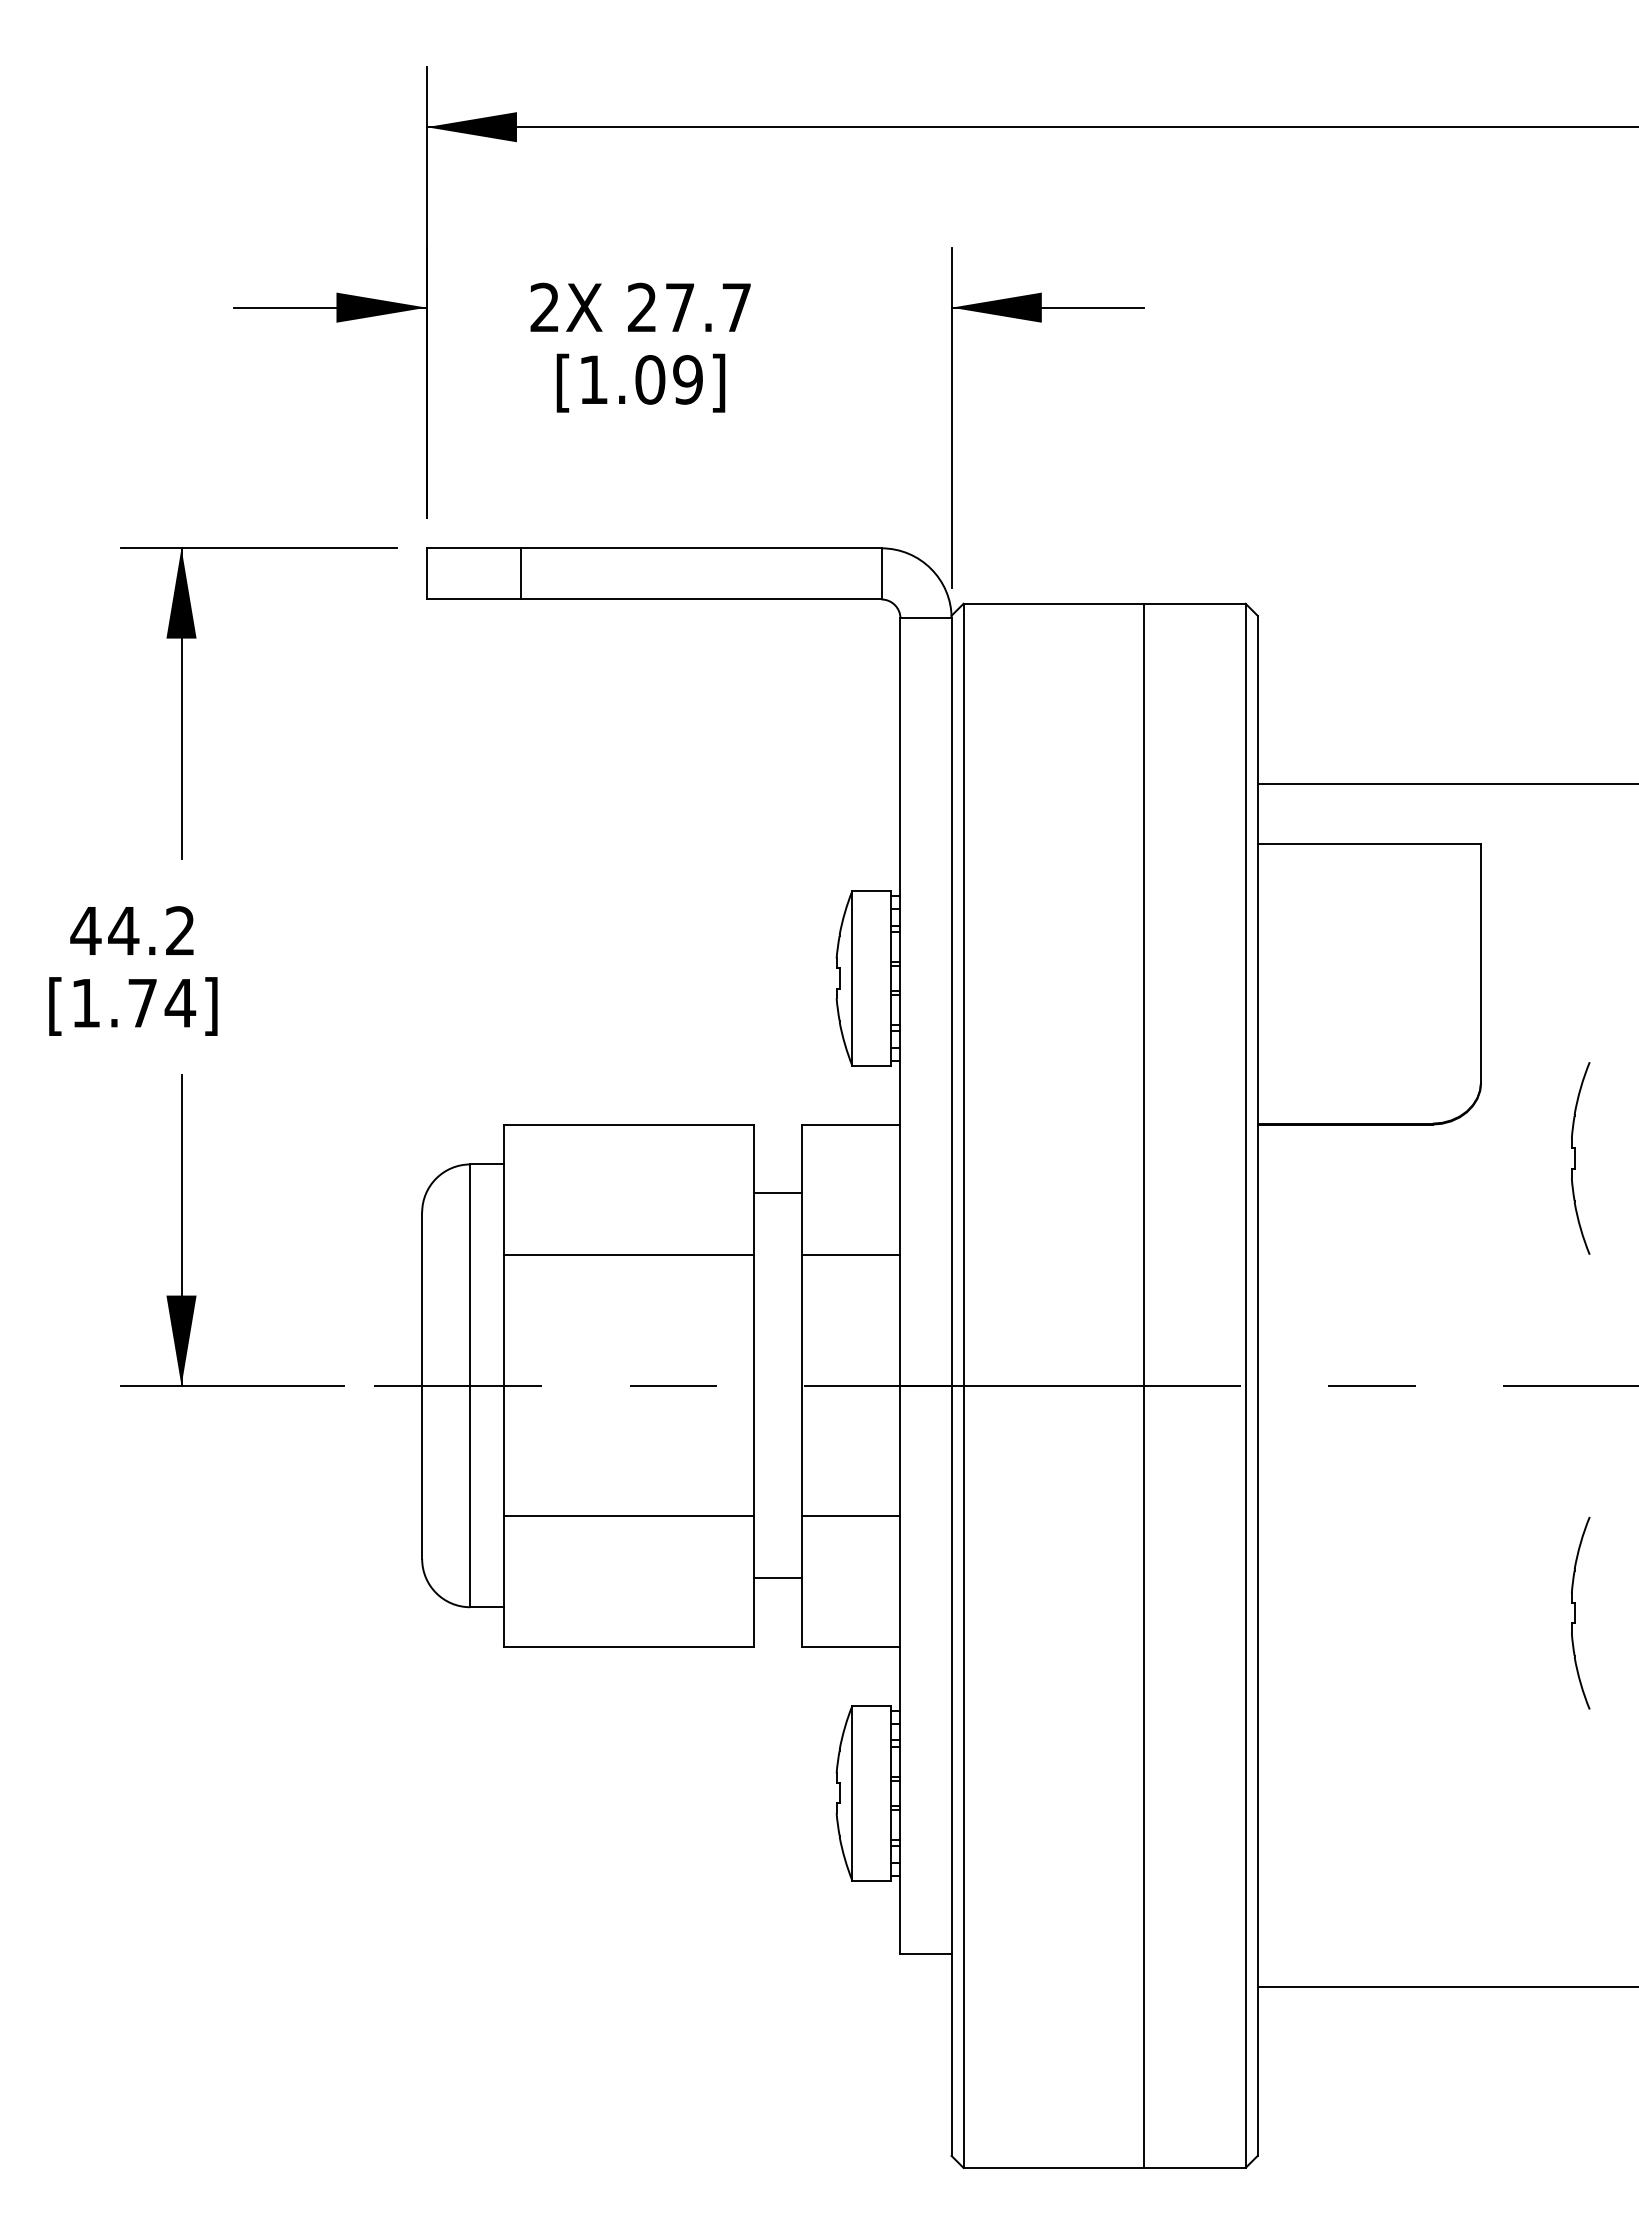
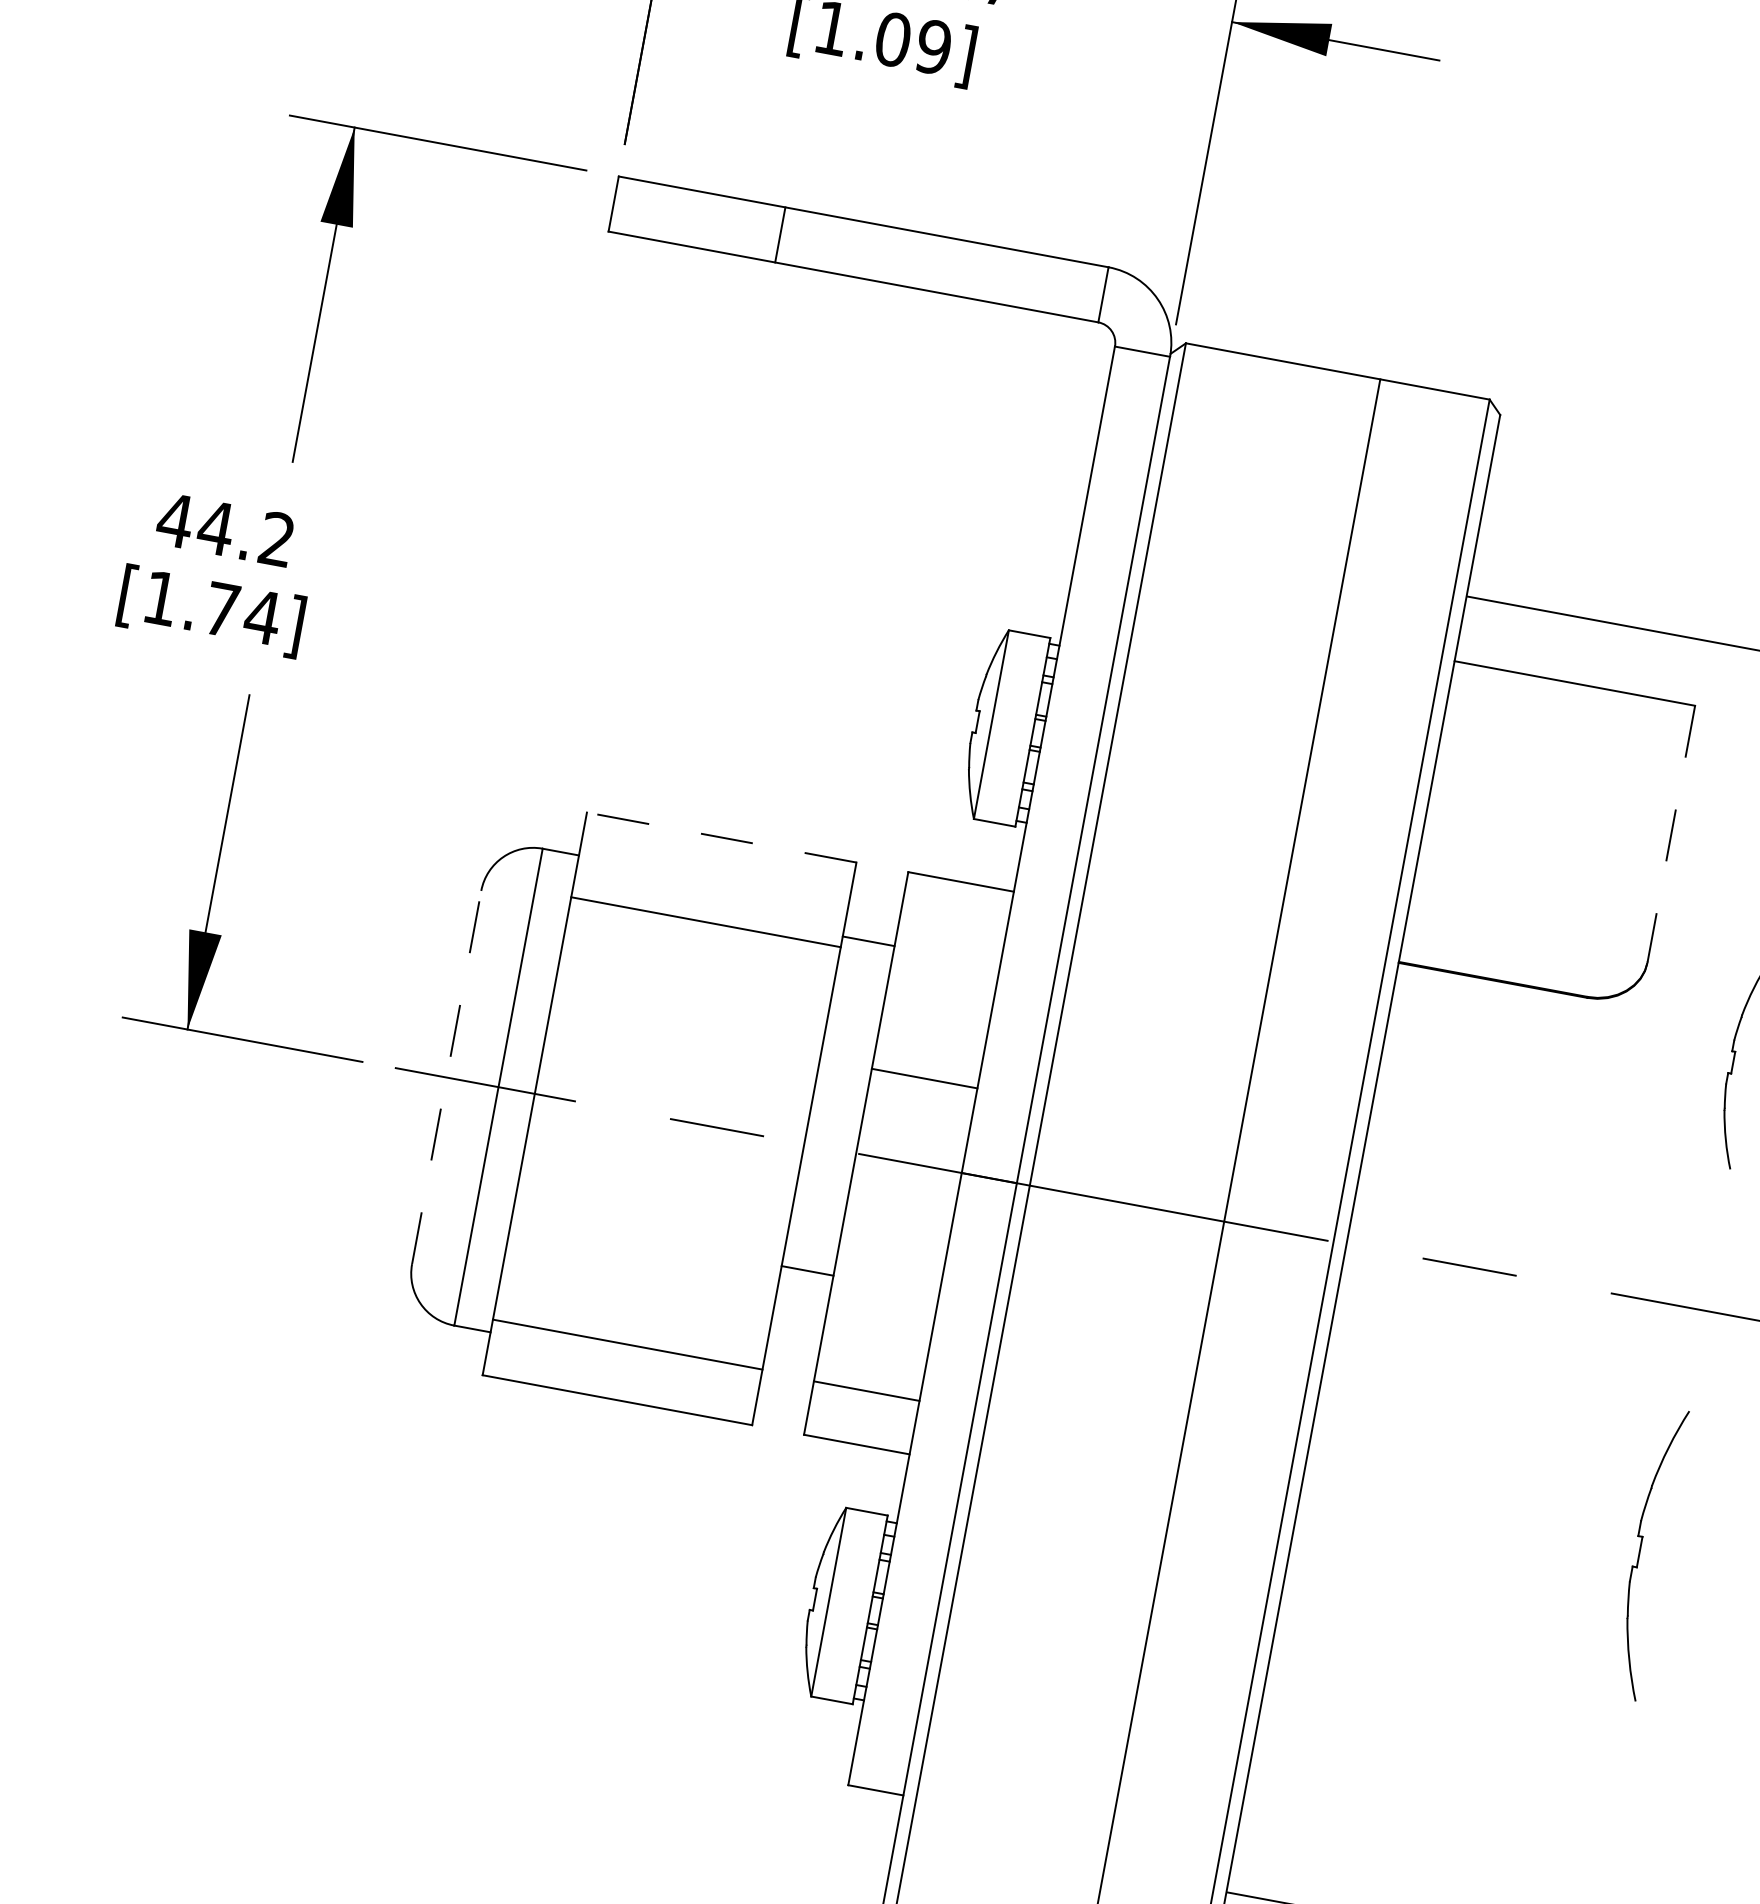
line: (521, 573) -> (780, 234), moved
line: (1481, 964) -> (1671, 835), solid -> dashed
line: (628, 1124) -> (721, 837), solid -> dashed
line: (628, 1255) -> (705, 922), moved
line: (851, 1255) -> (924, 1078), moved
line: (422, 1385) -> (447, 1077), solid -> dashed
line: (628, 1516) -> (627, 1344), moved
line: (851, 1516) -> (866, 1391), moved
line: (778, 1578) -> (807, 1271), moved
part: (1580, 1612) -> (1648, 1552), size x1.4

